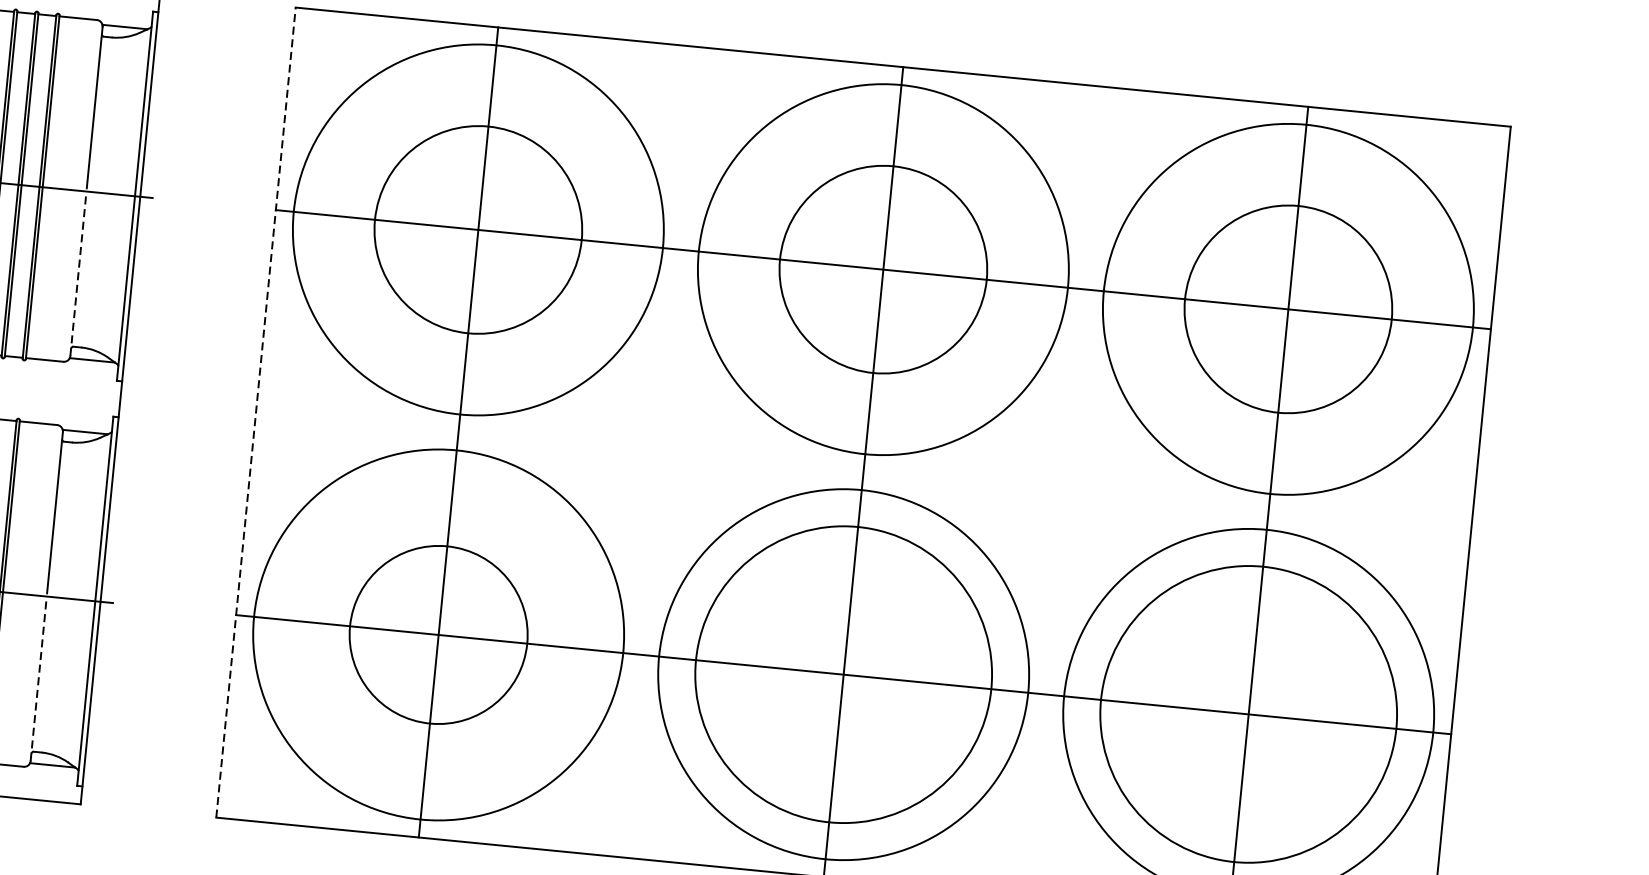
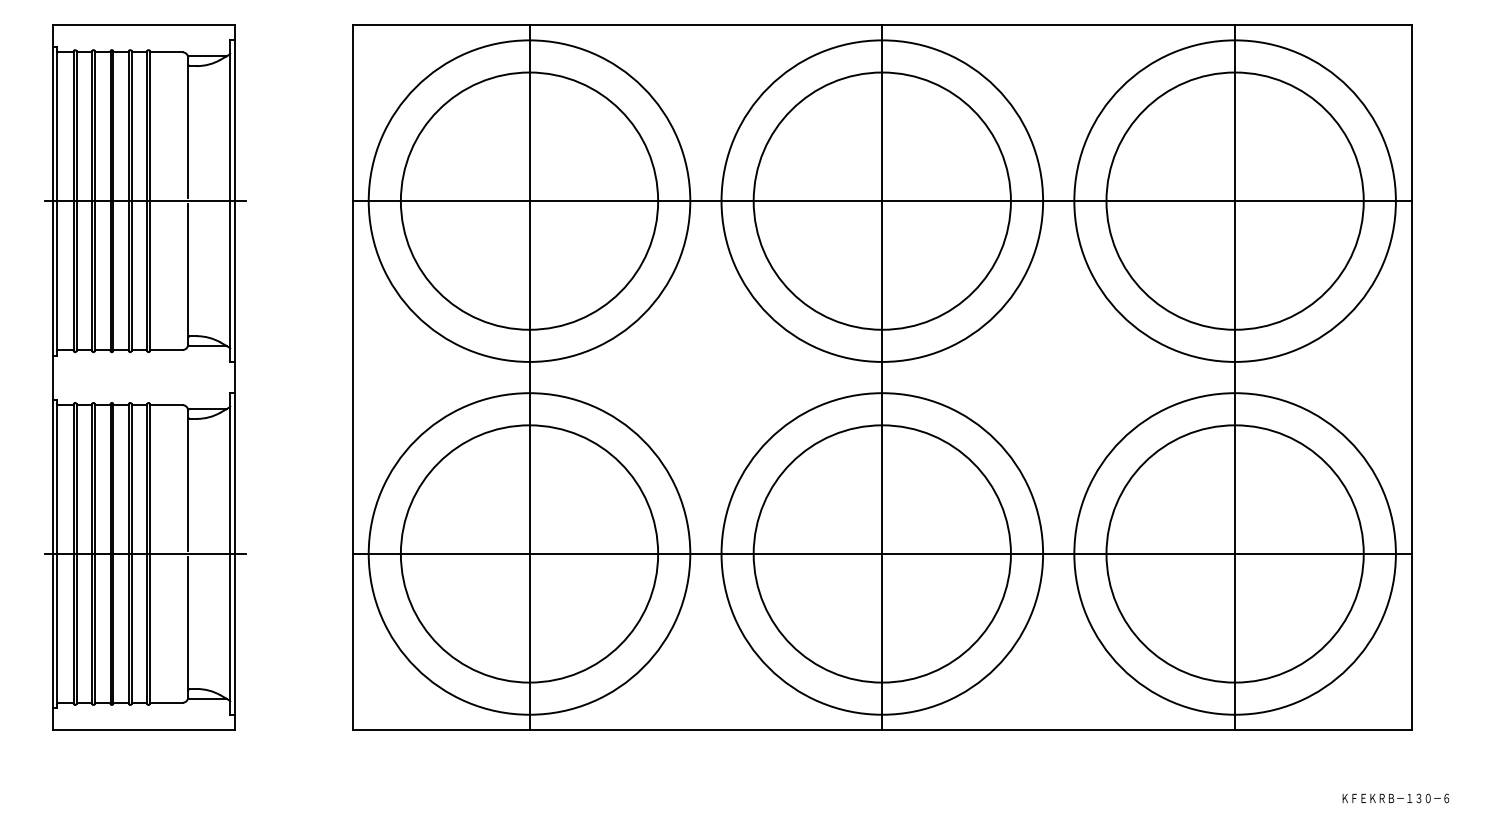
circle: (478, 229) -> (529, 200), size x1.43
circle: (882, 268) -> (881, 200), size x1.43
line: (78, 274) -> (188, 273), dashed -> solid
circle: (1287, 308) -> (1234, 200), size x1.43
line: (256, 412) -> (353, 377), dashed -> solid
circle: (438, 634) -> (529, 553), size x1.67
line: (39, 679) -> (188, 626), dashed -> solid

